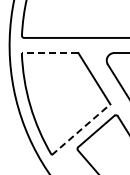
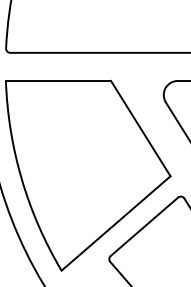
line: (49, 53) -> (57, 81), dashed -> solid
line: (81, 129) -> (116, 223), dashed -> solid

